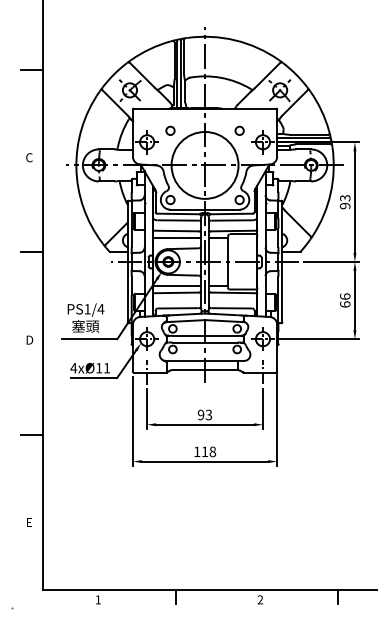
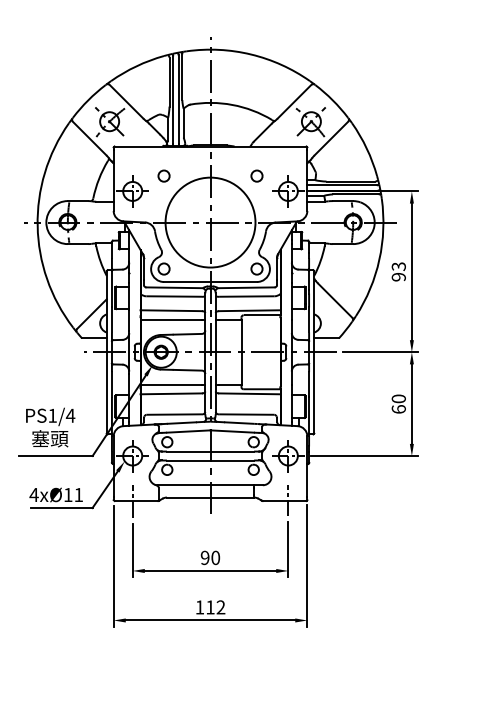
text: (345, 296) -> (399, 398), 66 -> 60
text: (208, 415) -> (215, 558), 93 -> 90
text: (212, 451) -> (220, 606), 118 -> 112

